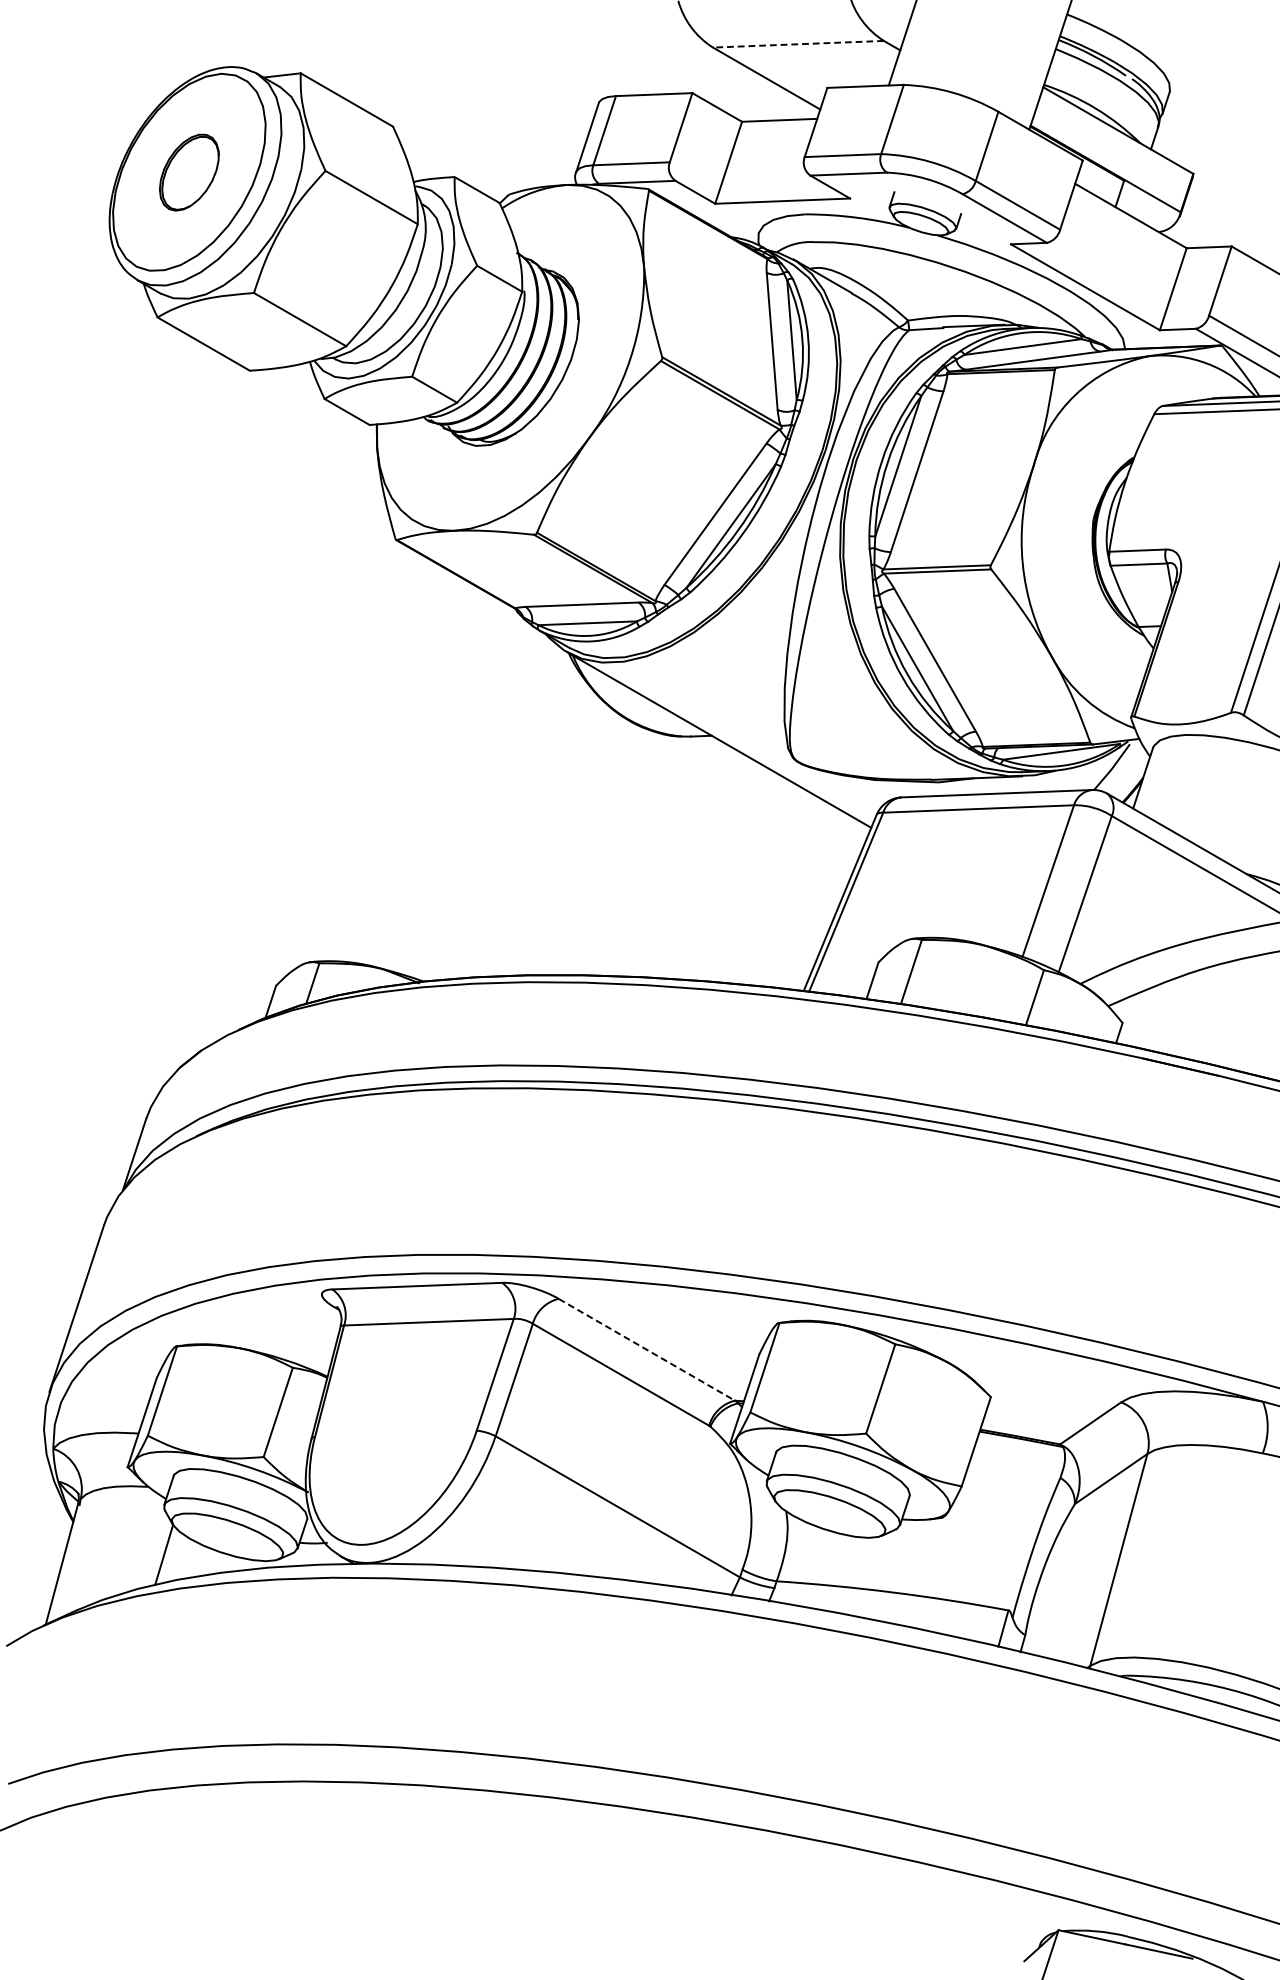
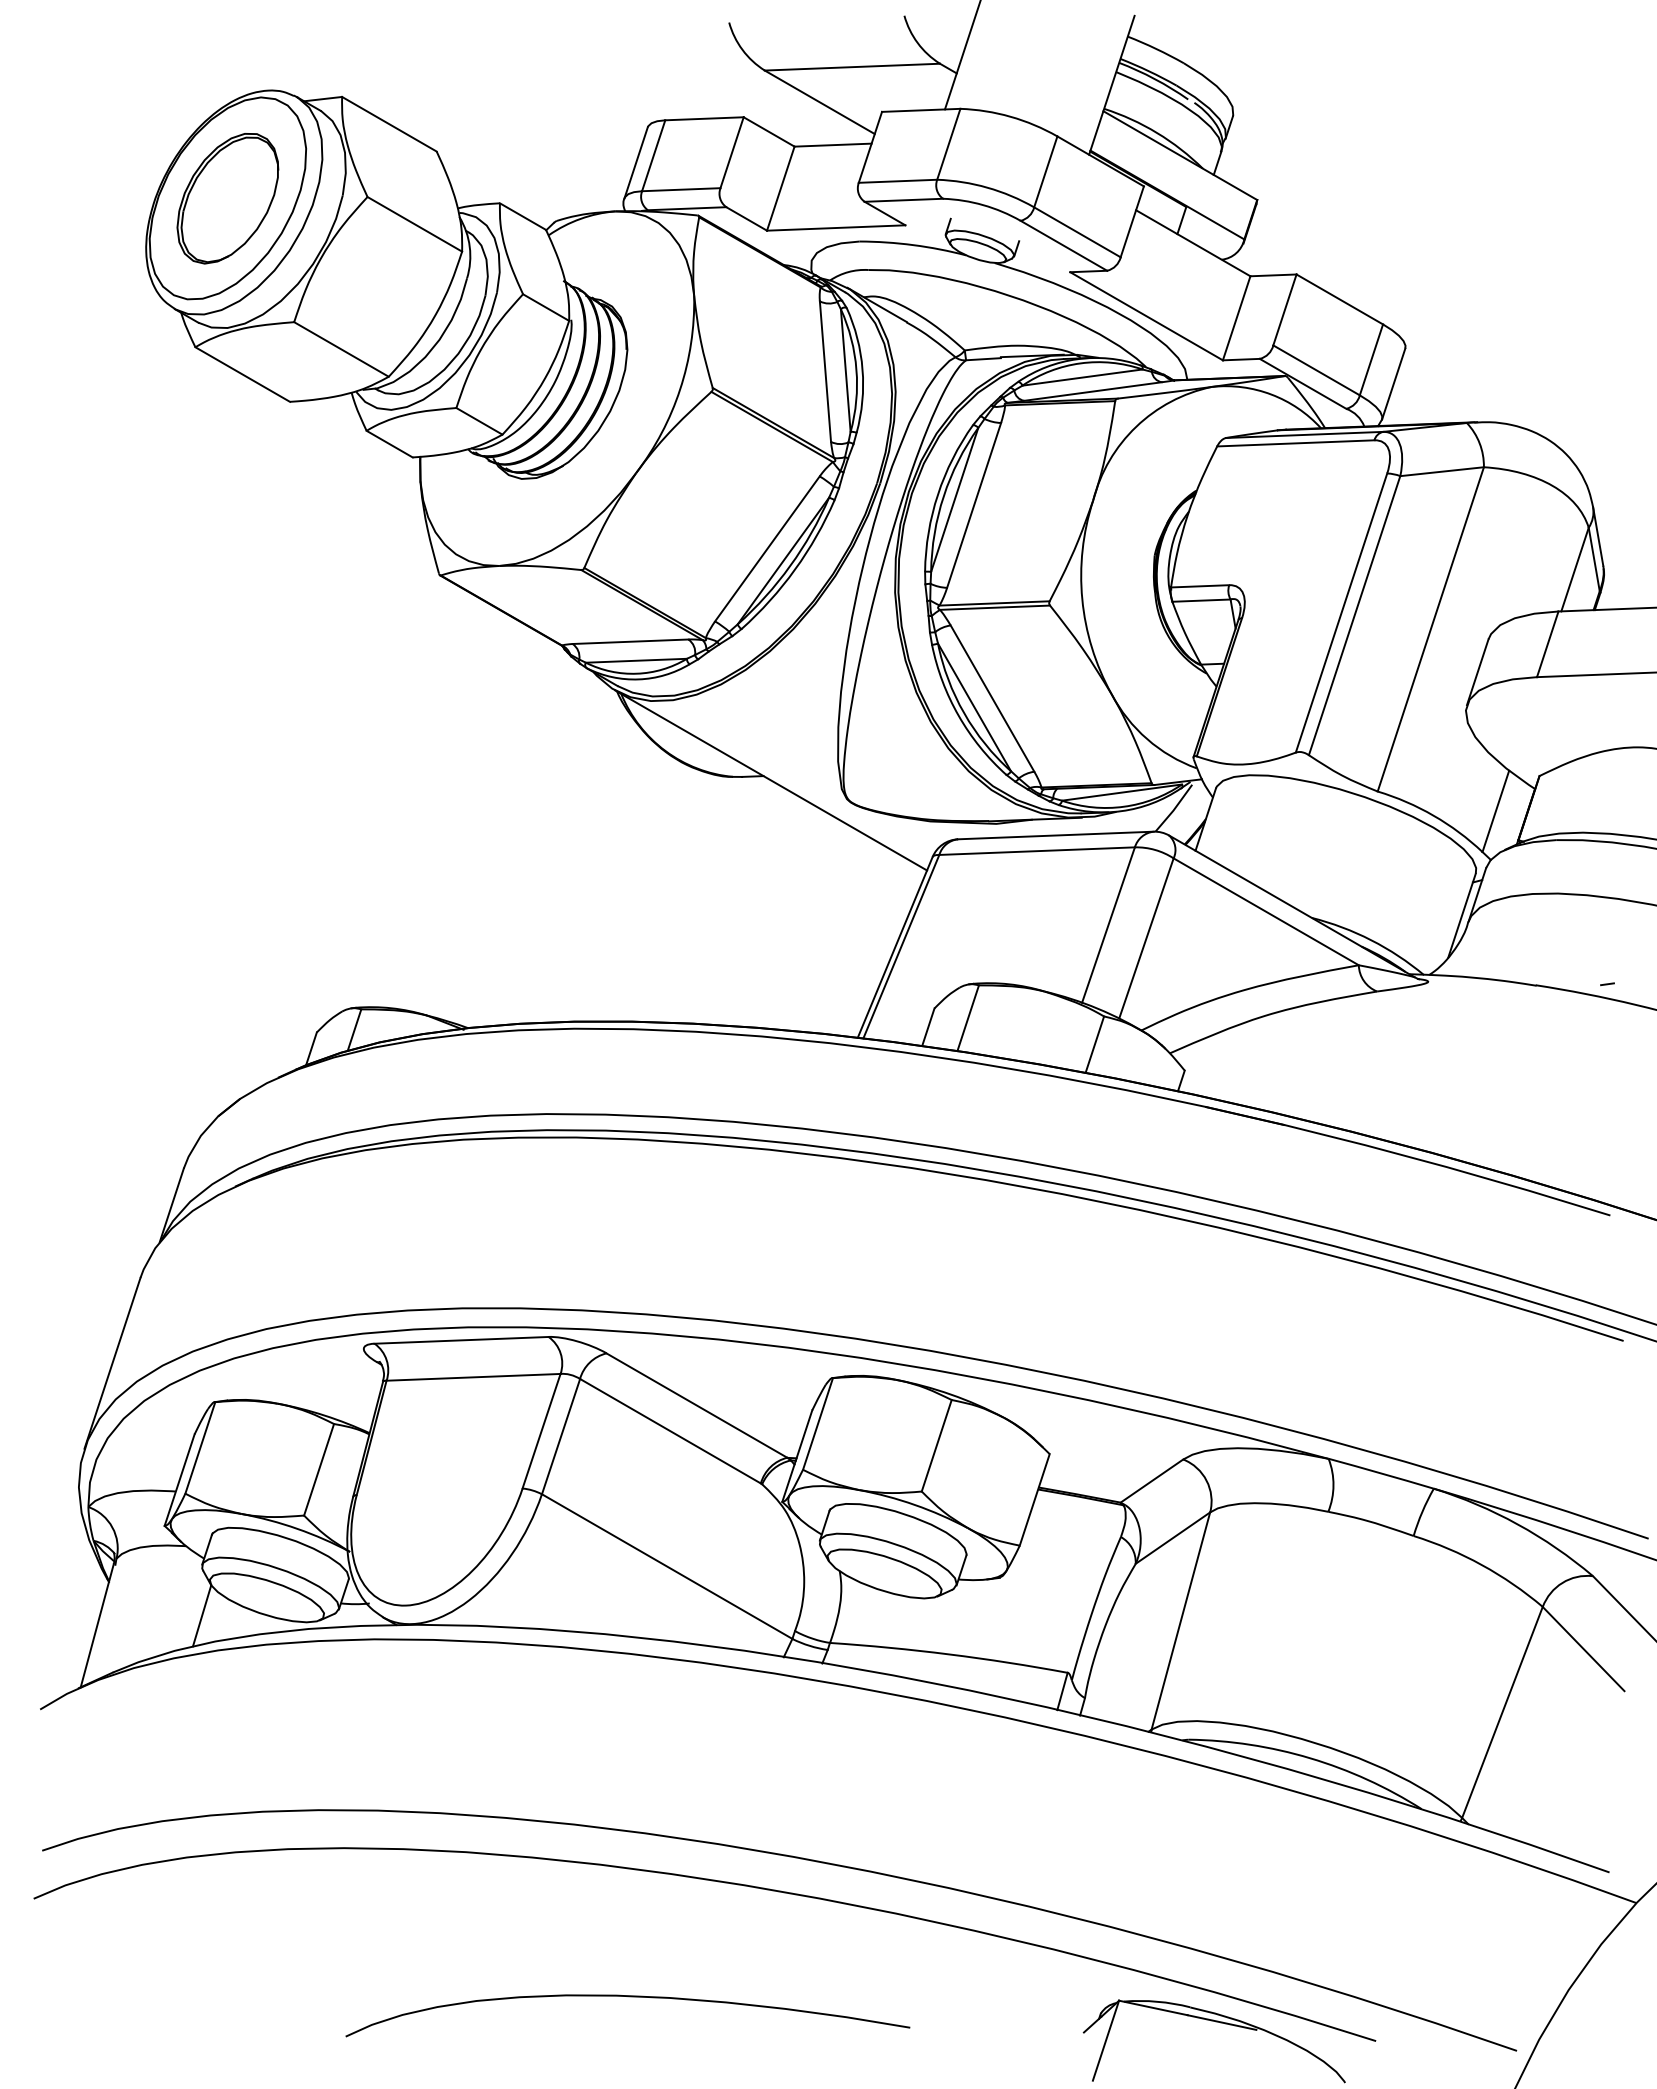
line: (798, 44) -> (852, 67), dashed -> solid
part: (188, 172) -> (227, 198), size x1.67
line: (647, 1349) -> (697, 1405), dashed -> solid
curve: (580, 1927) -> (628, 1997), added

